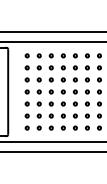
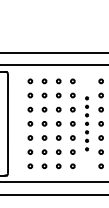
part: (75, 91) -> (87, 123), size x0.6

